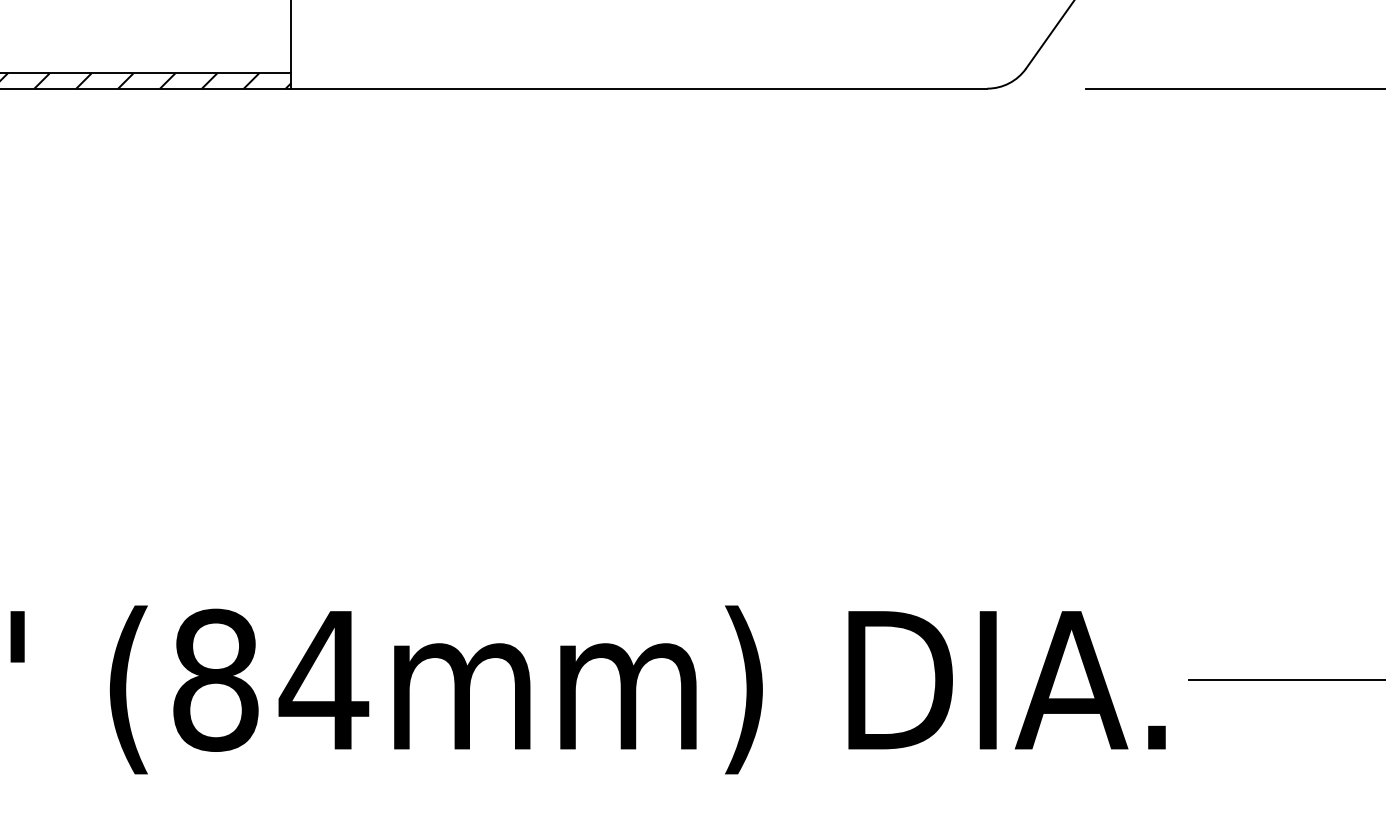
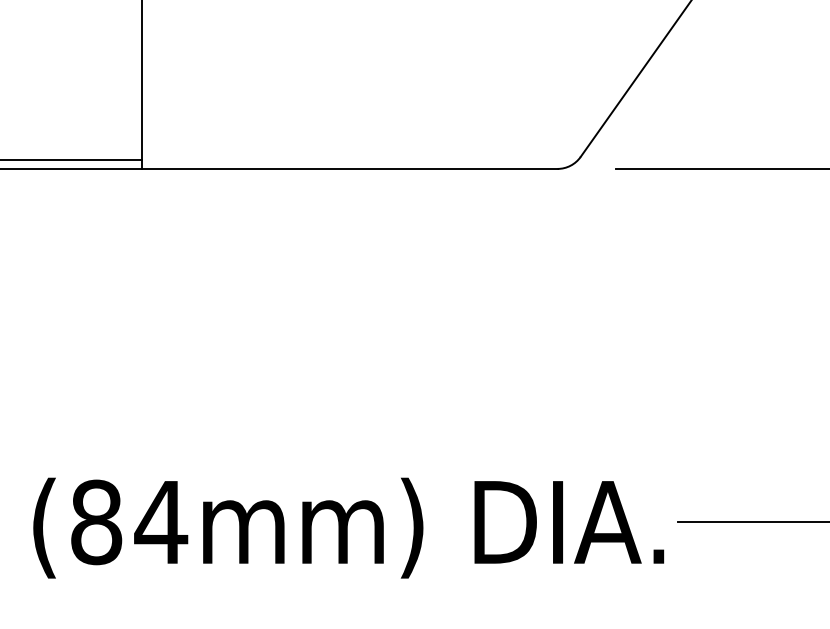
hatch: (183, 79) -> (77, 163), removed

